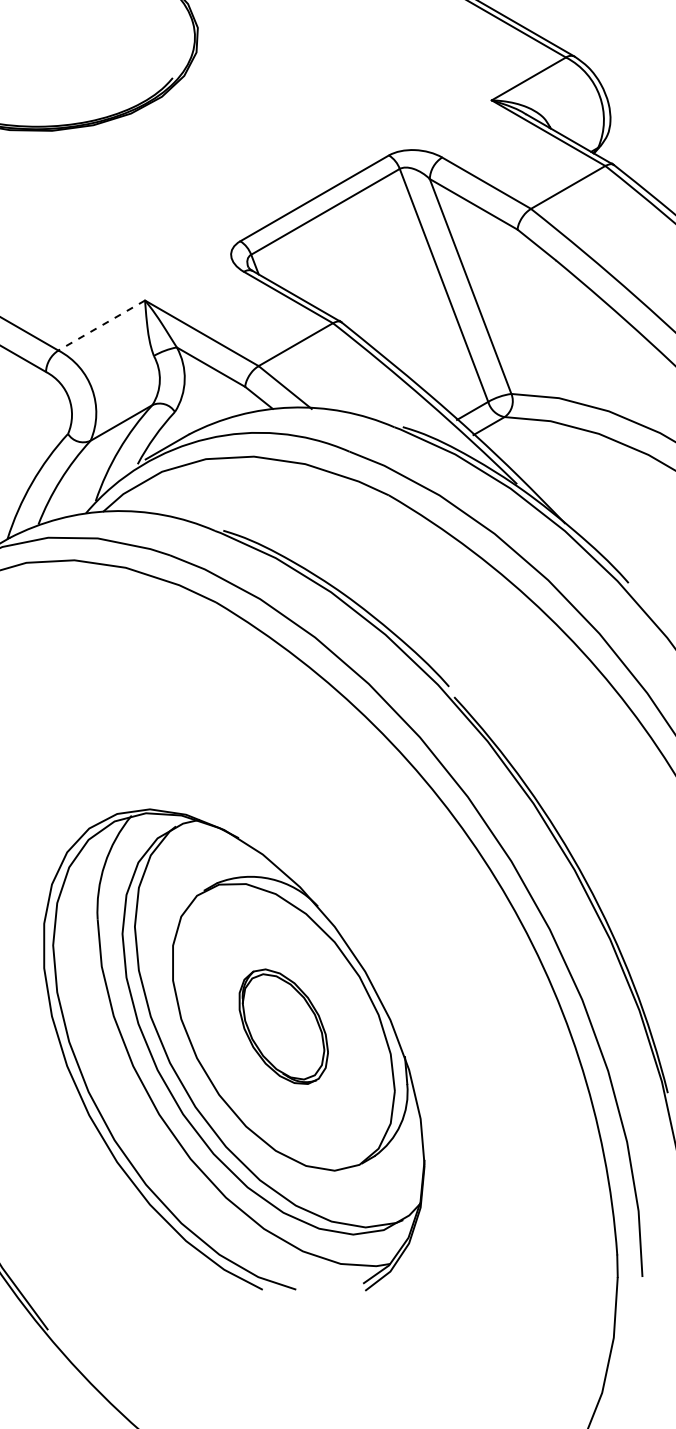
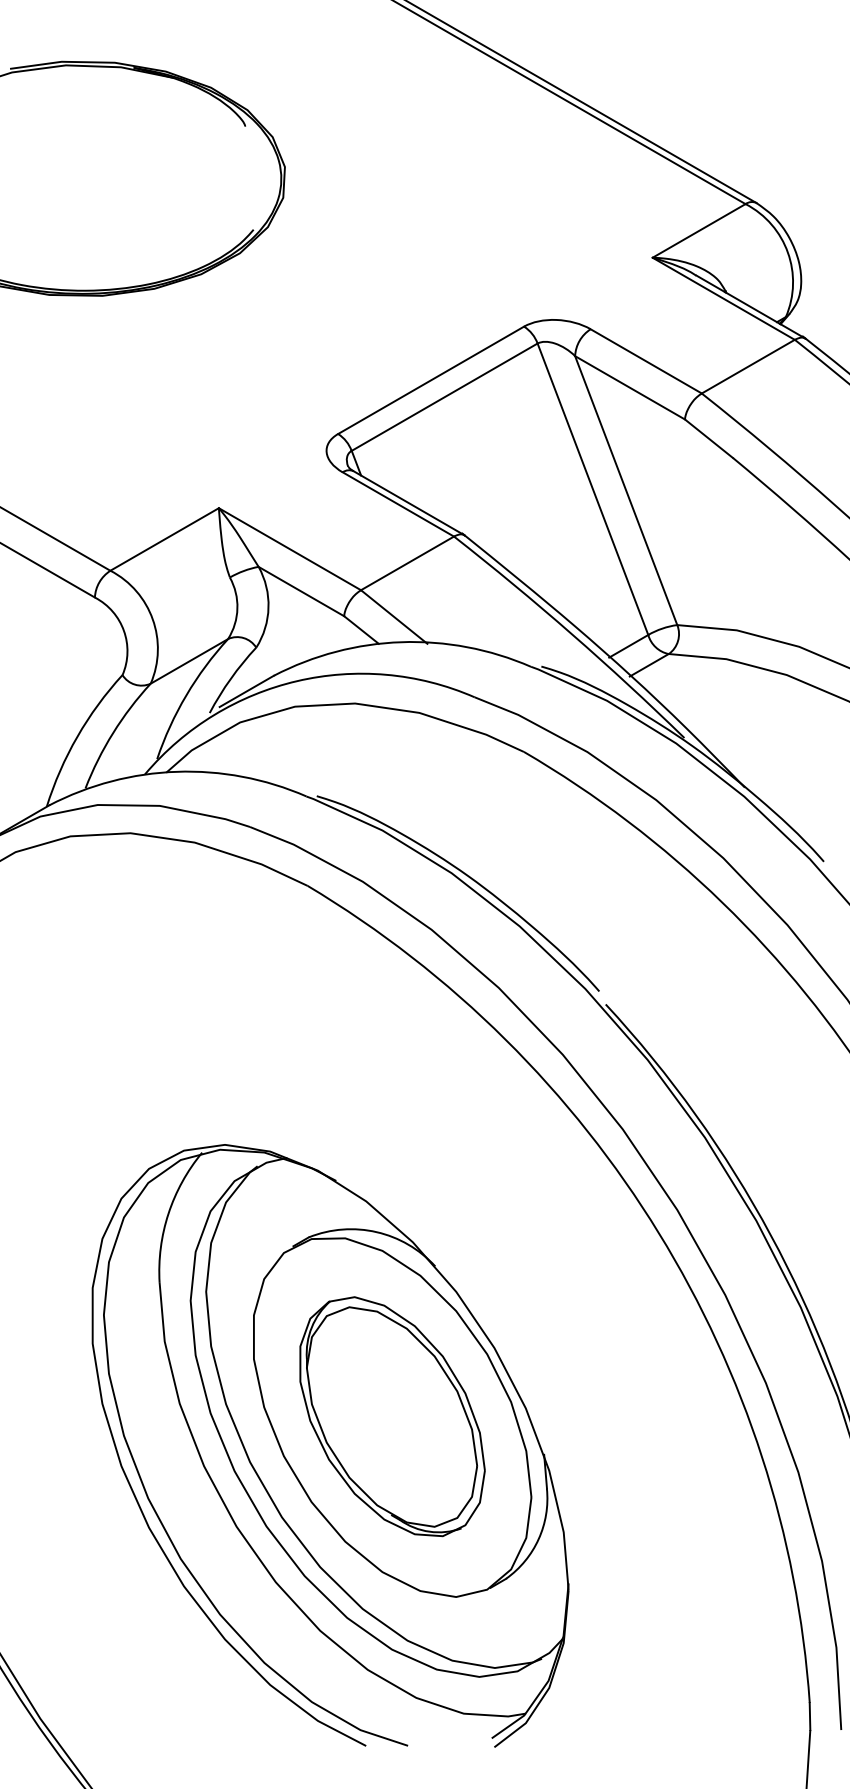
line: (101, 325) -> (164, 539), dashed -> solid
part: (283, 1026) -> (392, 1416), size x1.67

